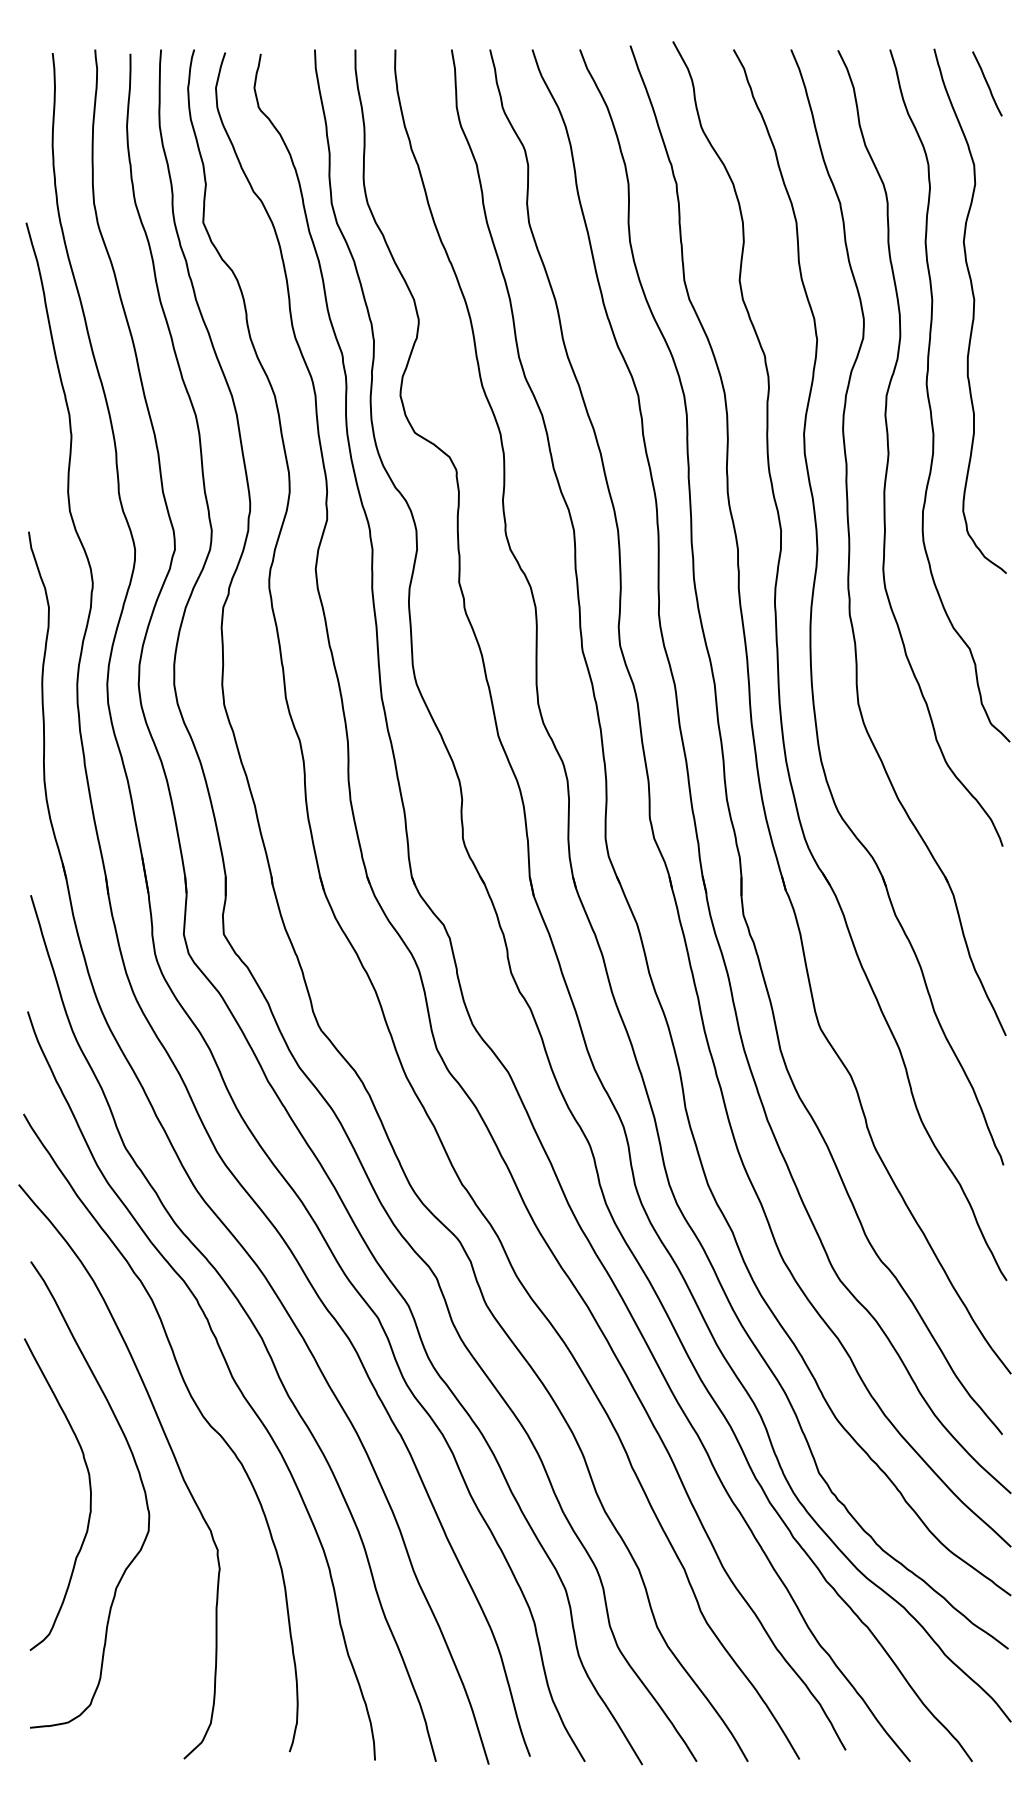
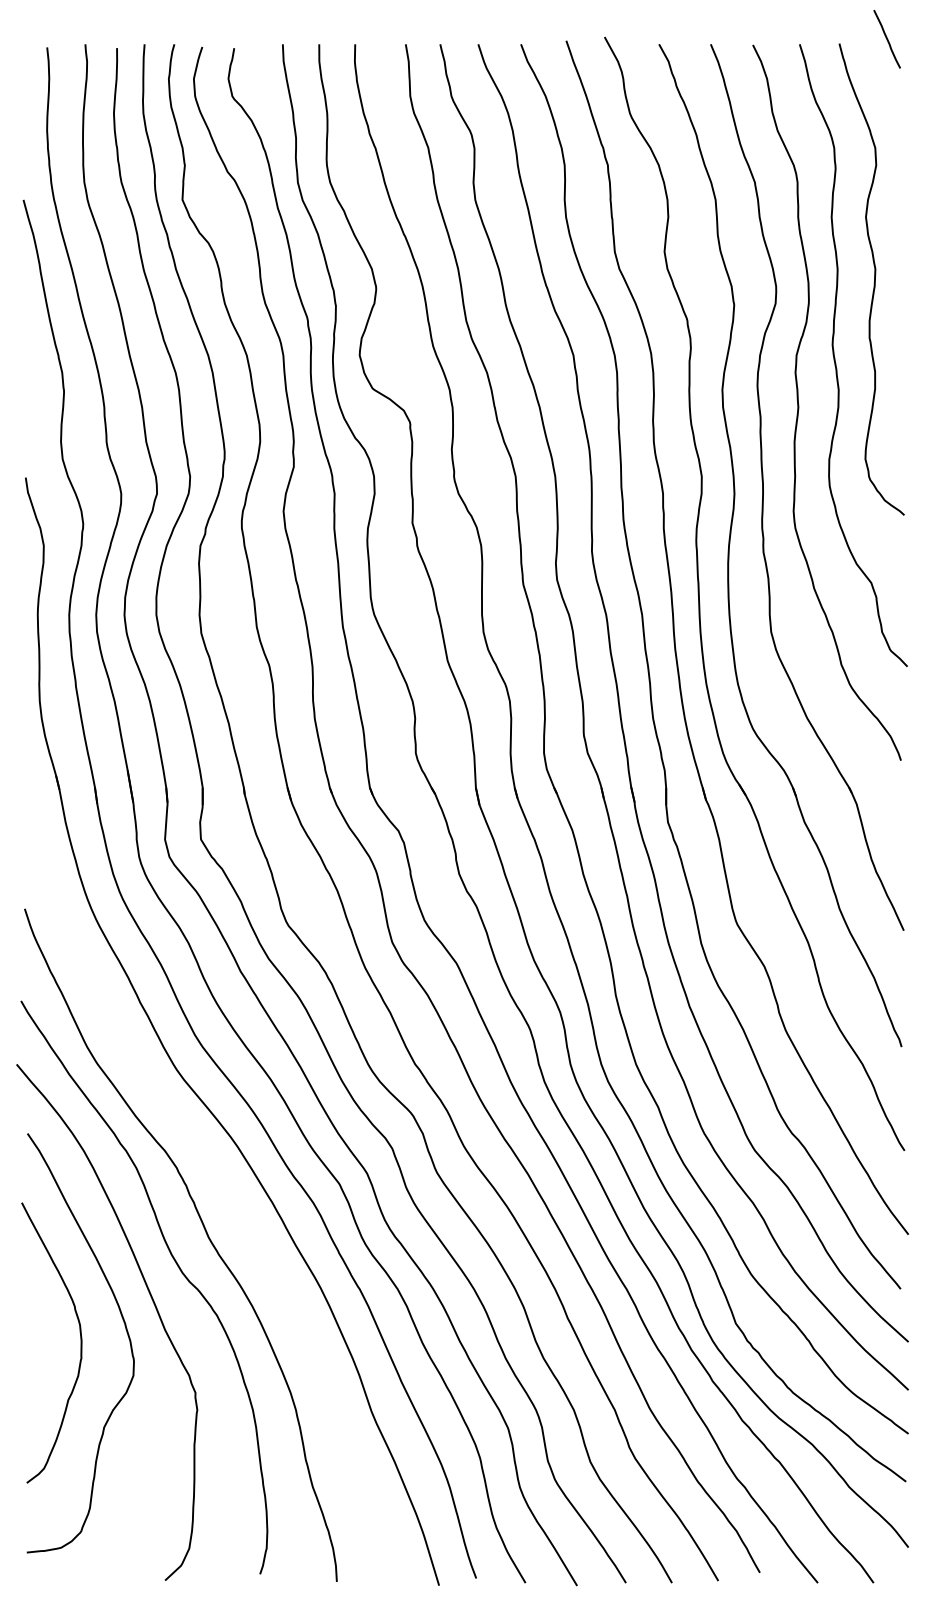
line: (987, 83) -> (887, 38), moved
curve: (249, 1320) -> (224, 1186), removed

